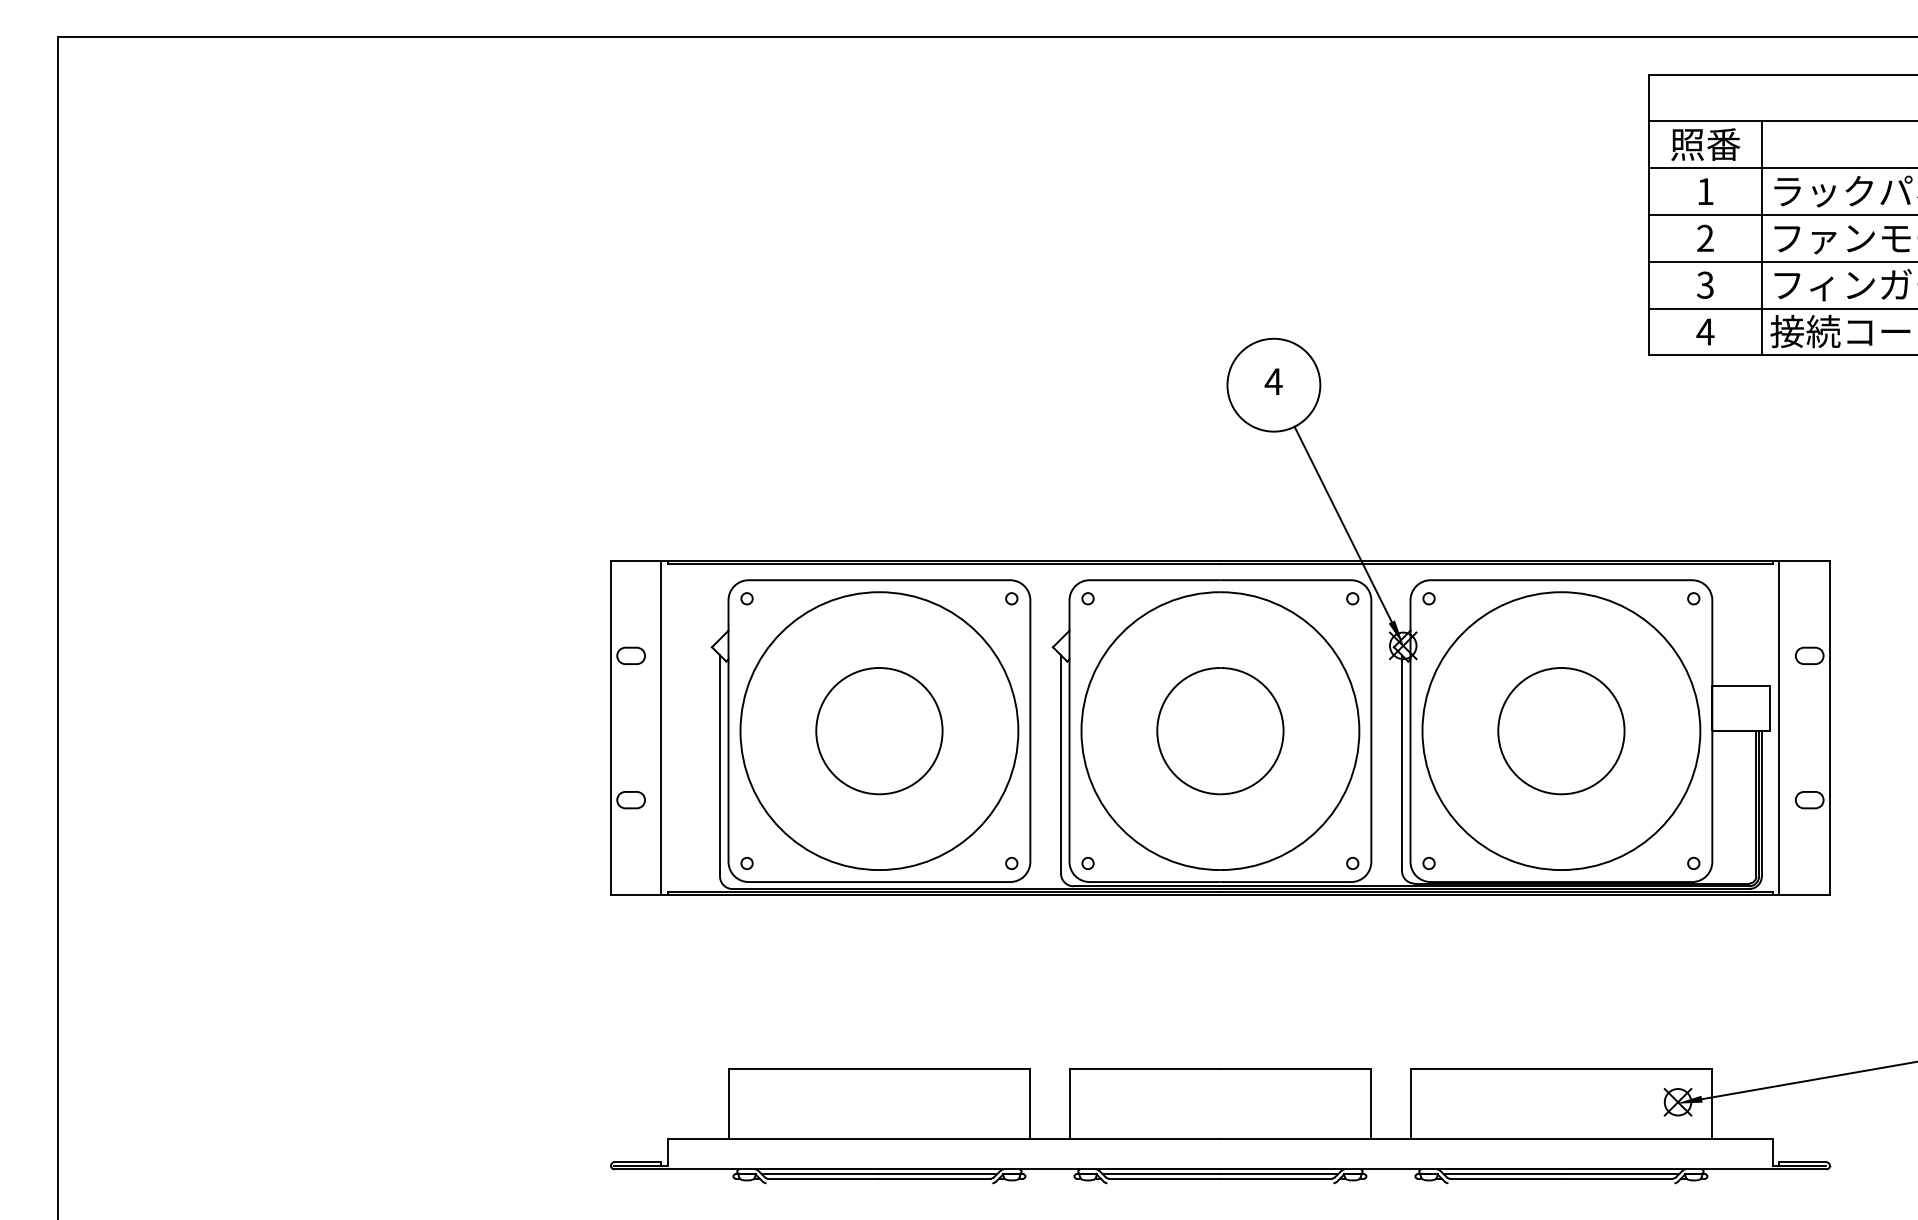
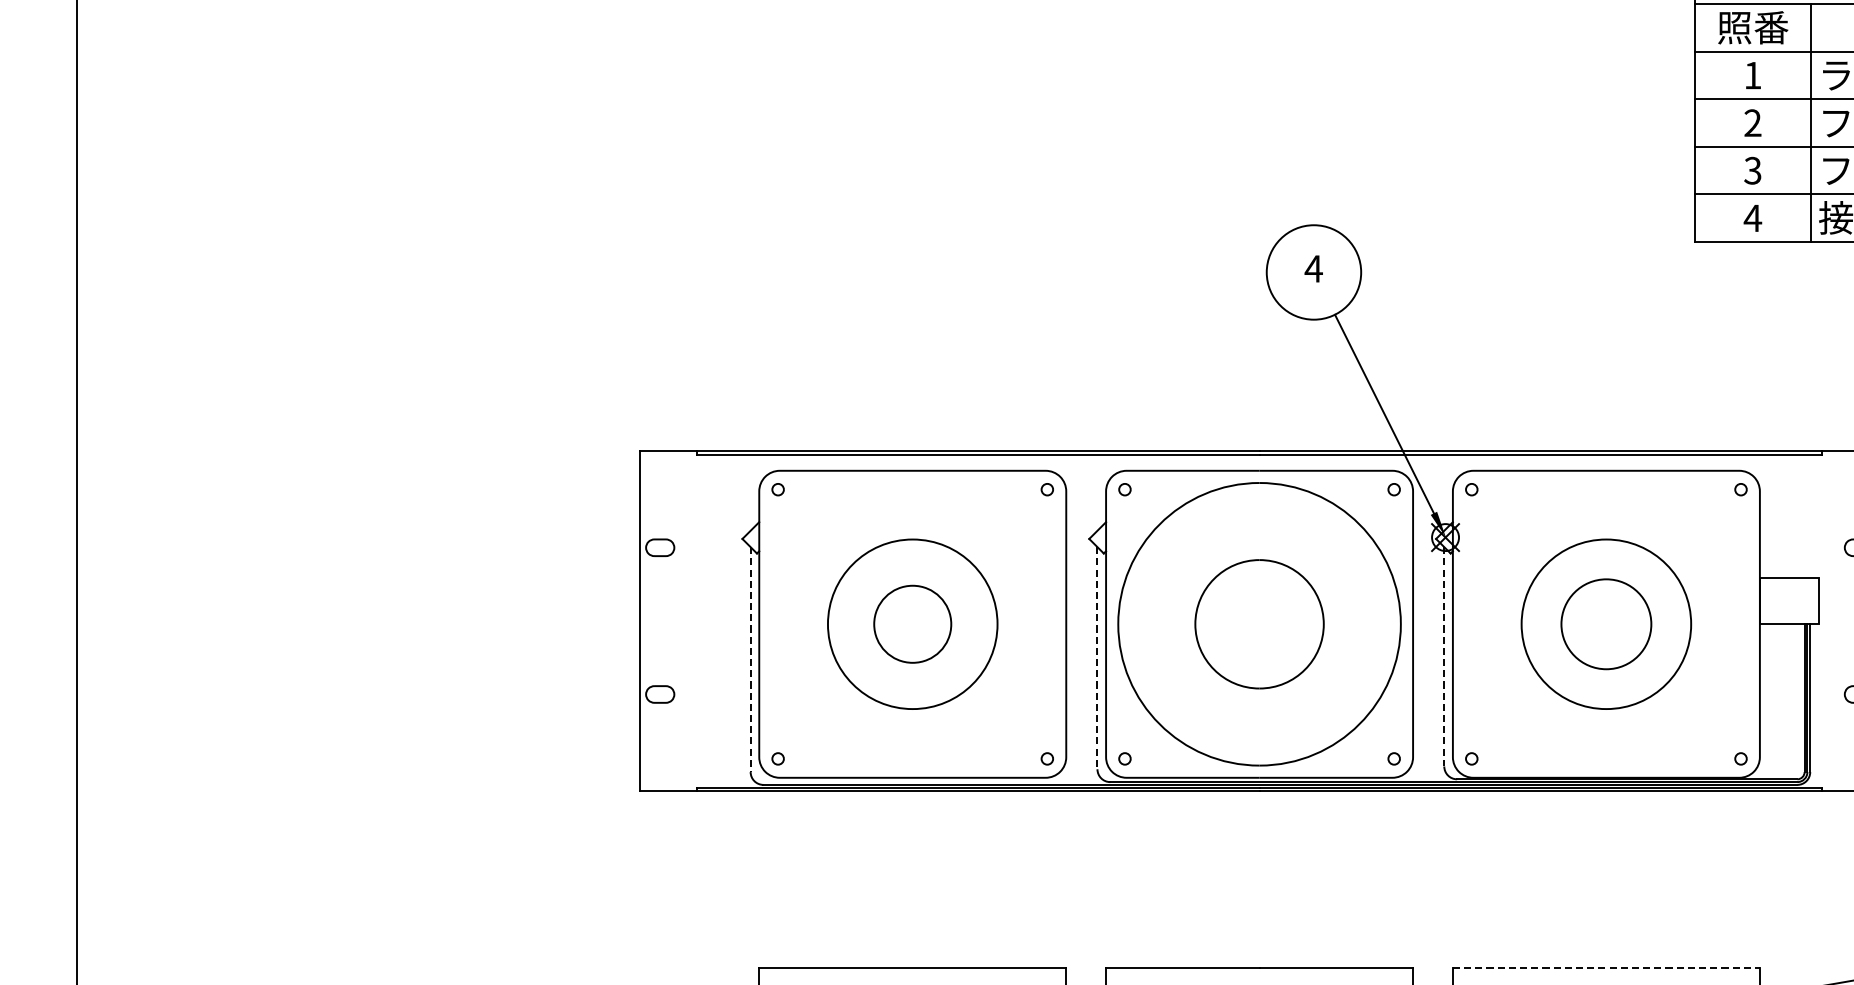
line: (661, 727) -> (691, 620), removed
line: (1779, 727) -> (1828, 620), removed
circle: (879, 730) -> (912, 623), size x0.6
circle: (1561, 730) -> (1606, 623), size x0.7
circle: (879, 731) -> (912, 624), size x0.6
circle: (1561, 731) -> (1606, 624), size x0.6
line: (1402, 763) -> (1444, 657), solid -> dashed
line: (1061, 764) -> (1097, 658), solid -> dashed
line: (720, 765) -> (751, 659), solid -> dashed
line: (1561, 1068) -> (1606, 967), solid -> dashed

